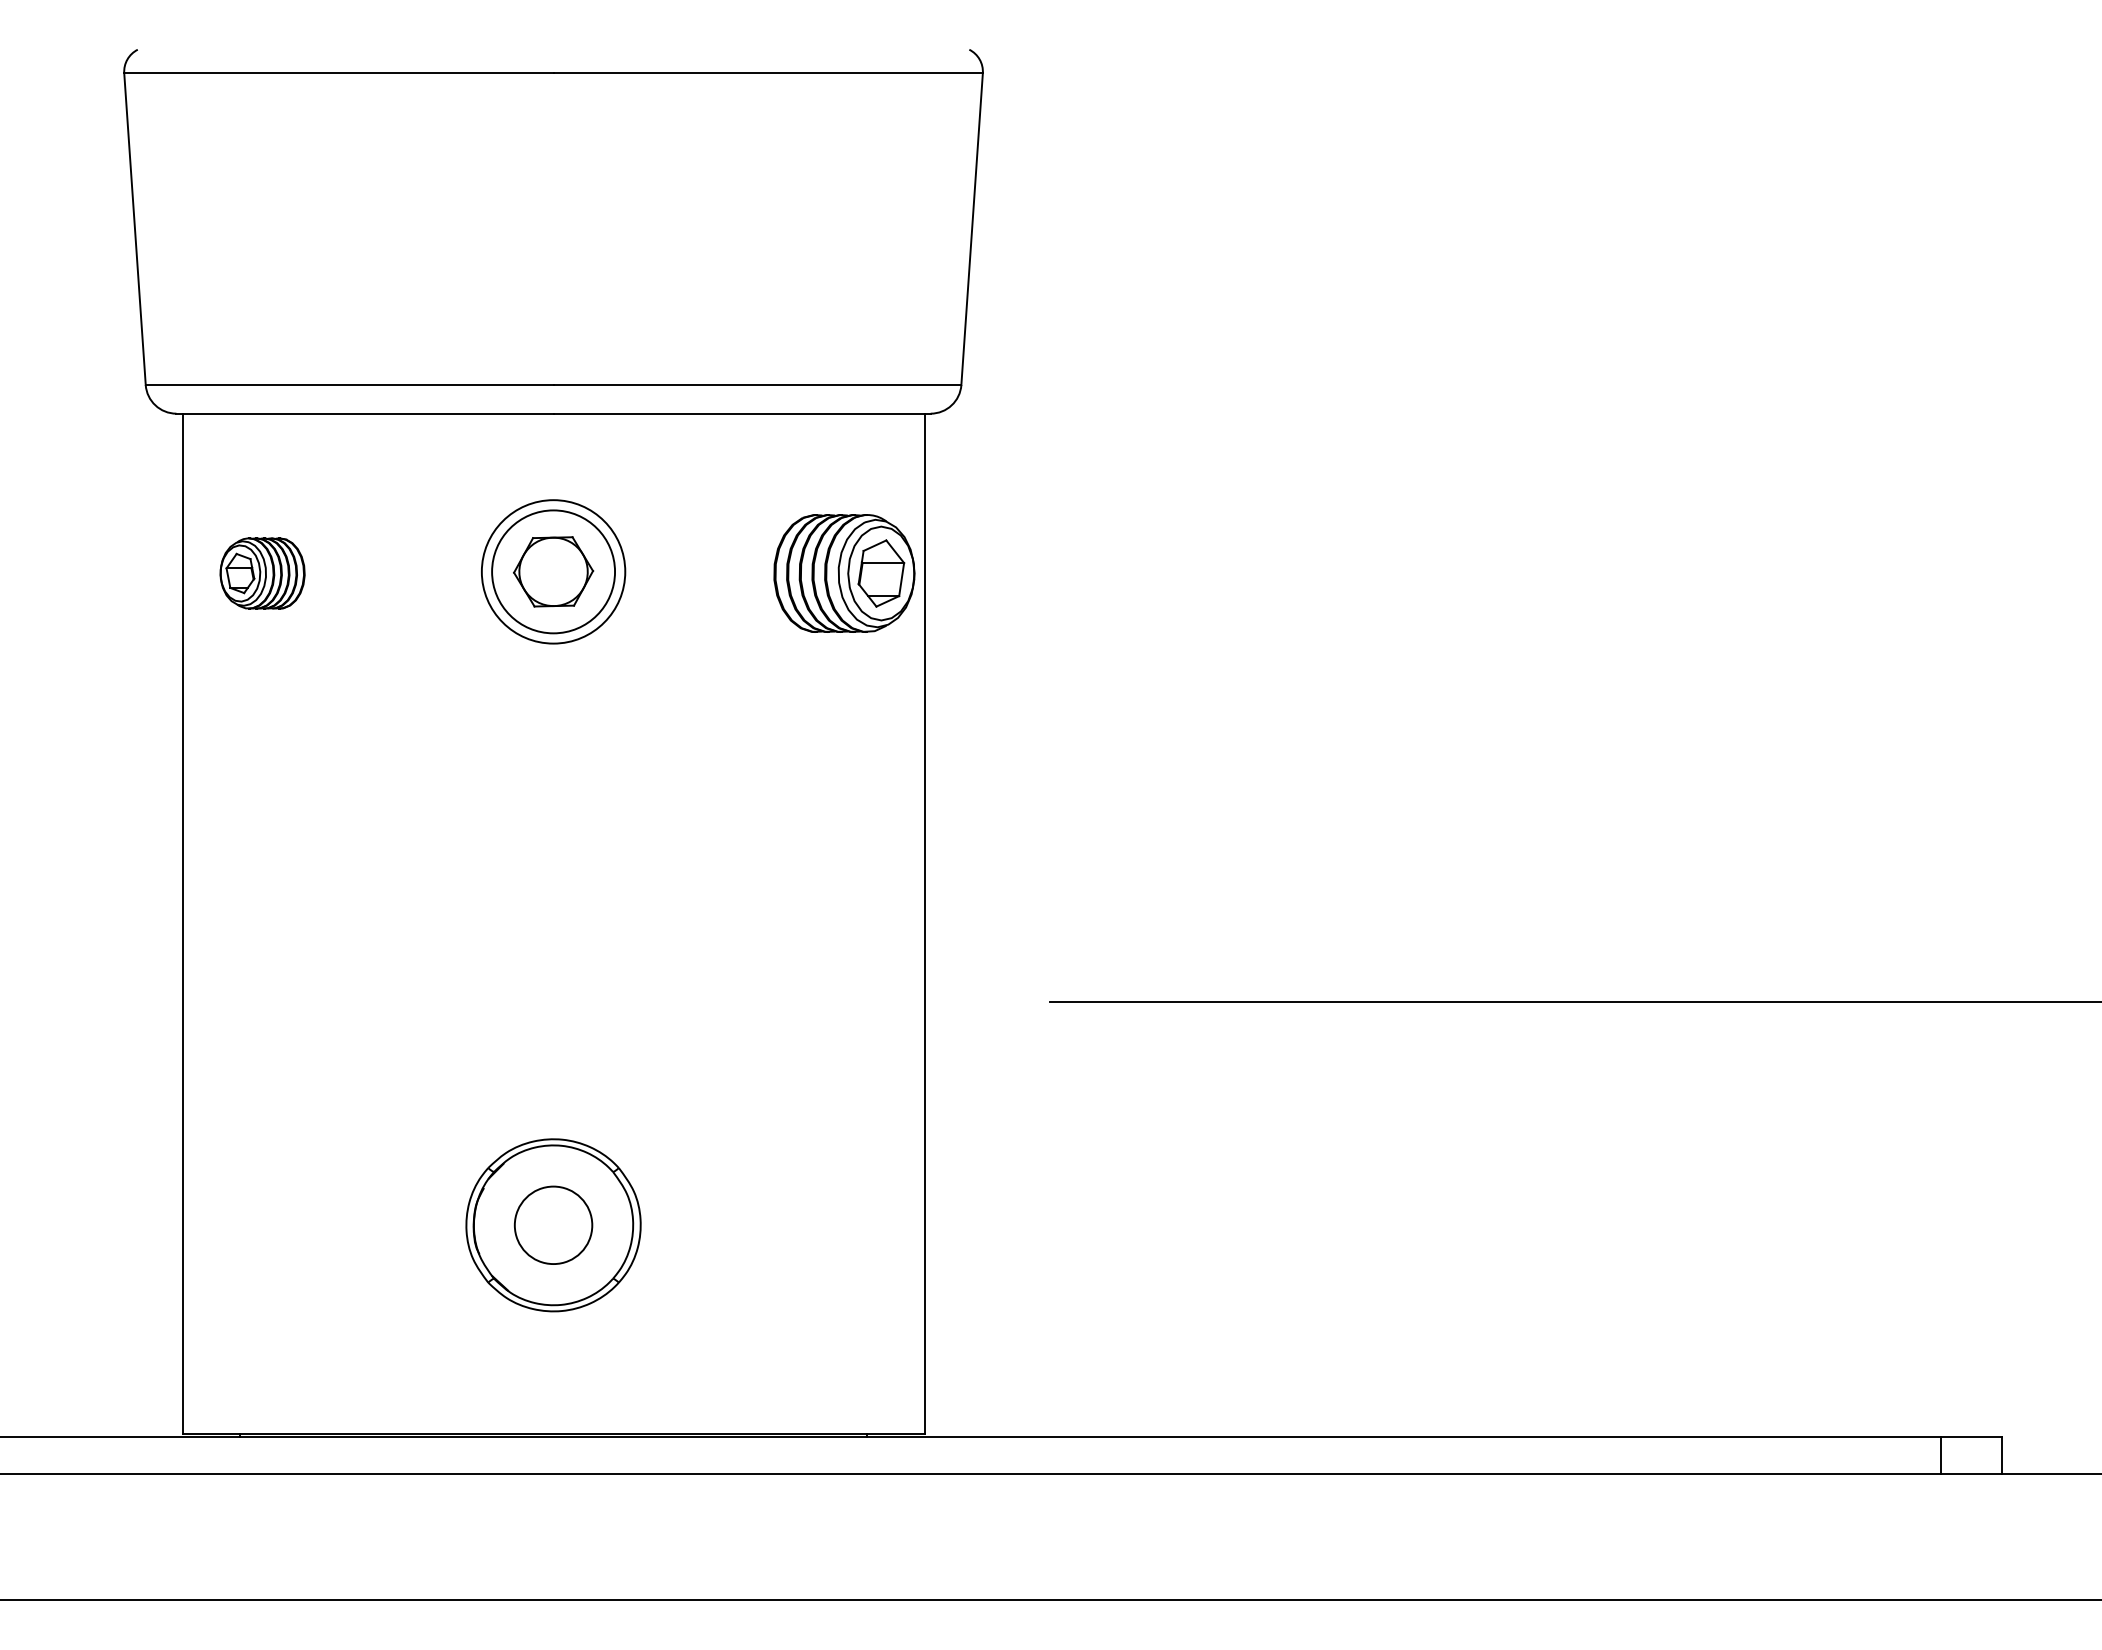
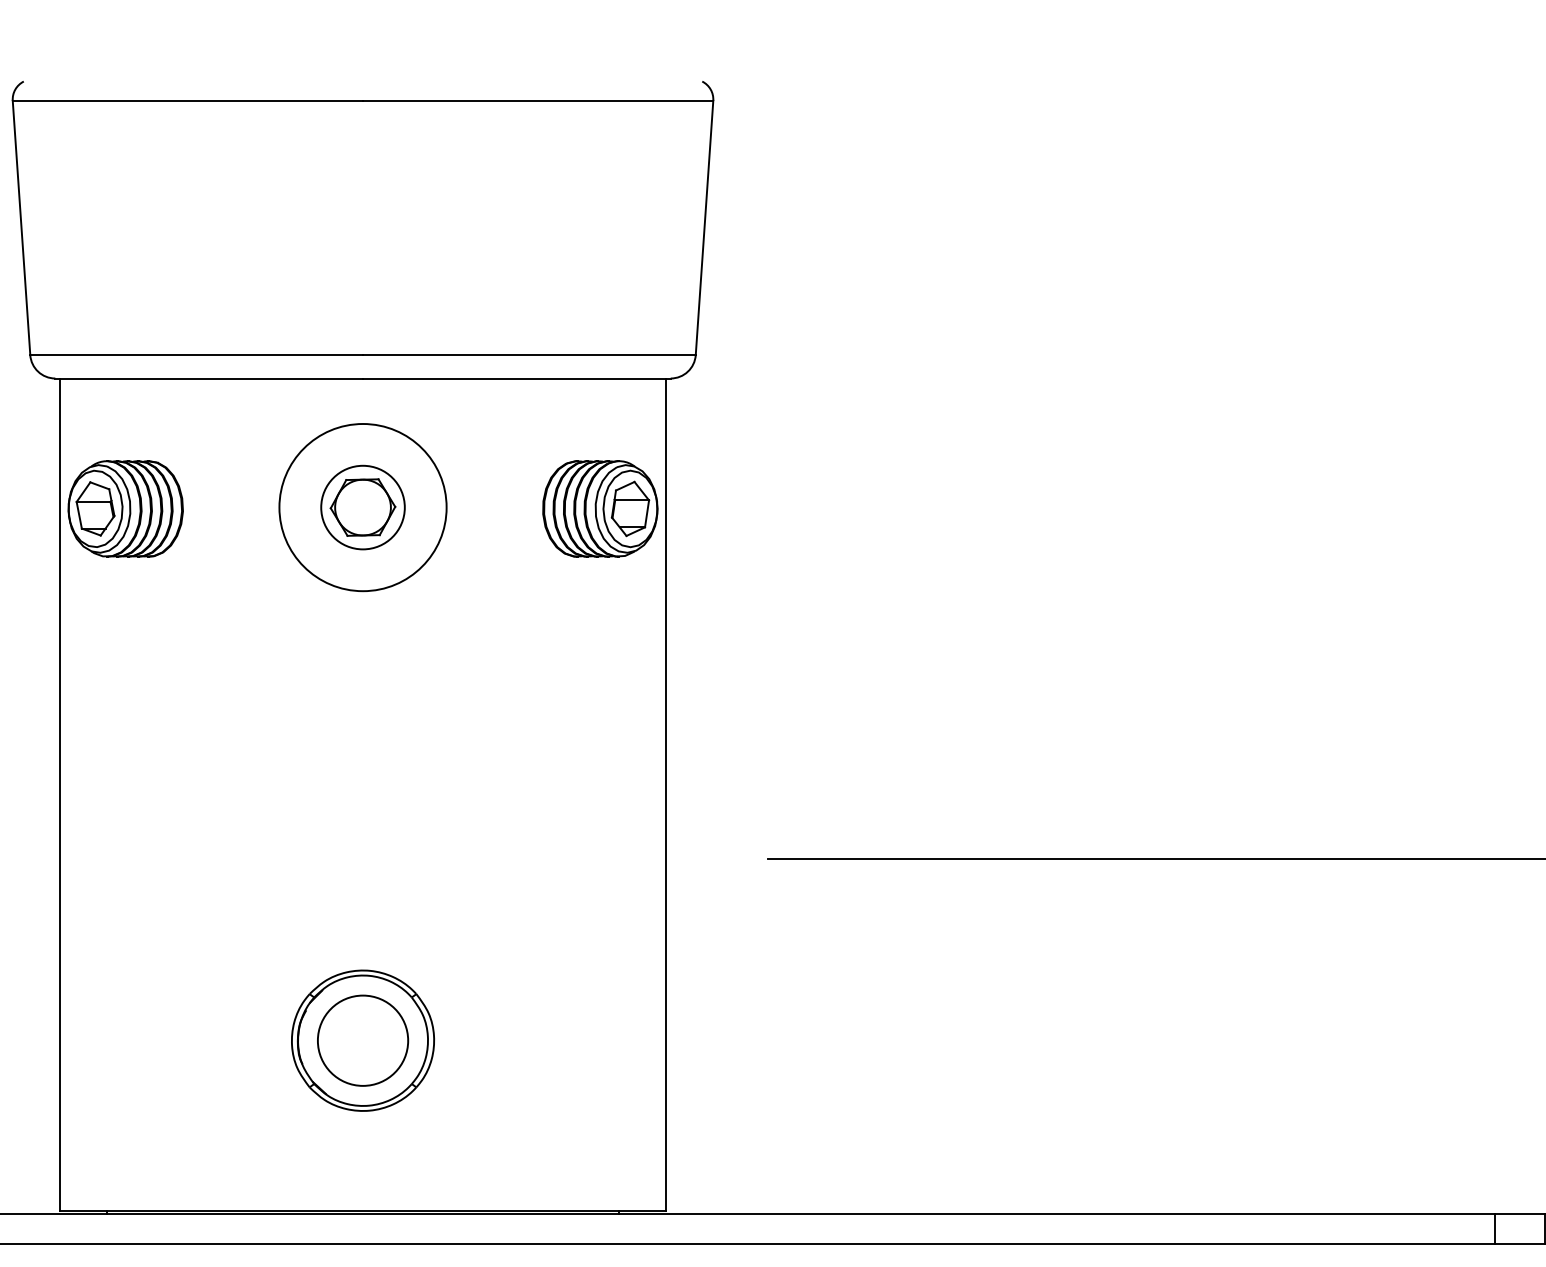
circle: (553, 571) -> (362, 507), size x0.71
circle: (553, 571) -> (362, 507), size x1.67
part: (262, 573) -> (125, 508), size x1.67
circle: (553, 1225) -> (362, 1040), size x1.43

